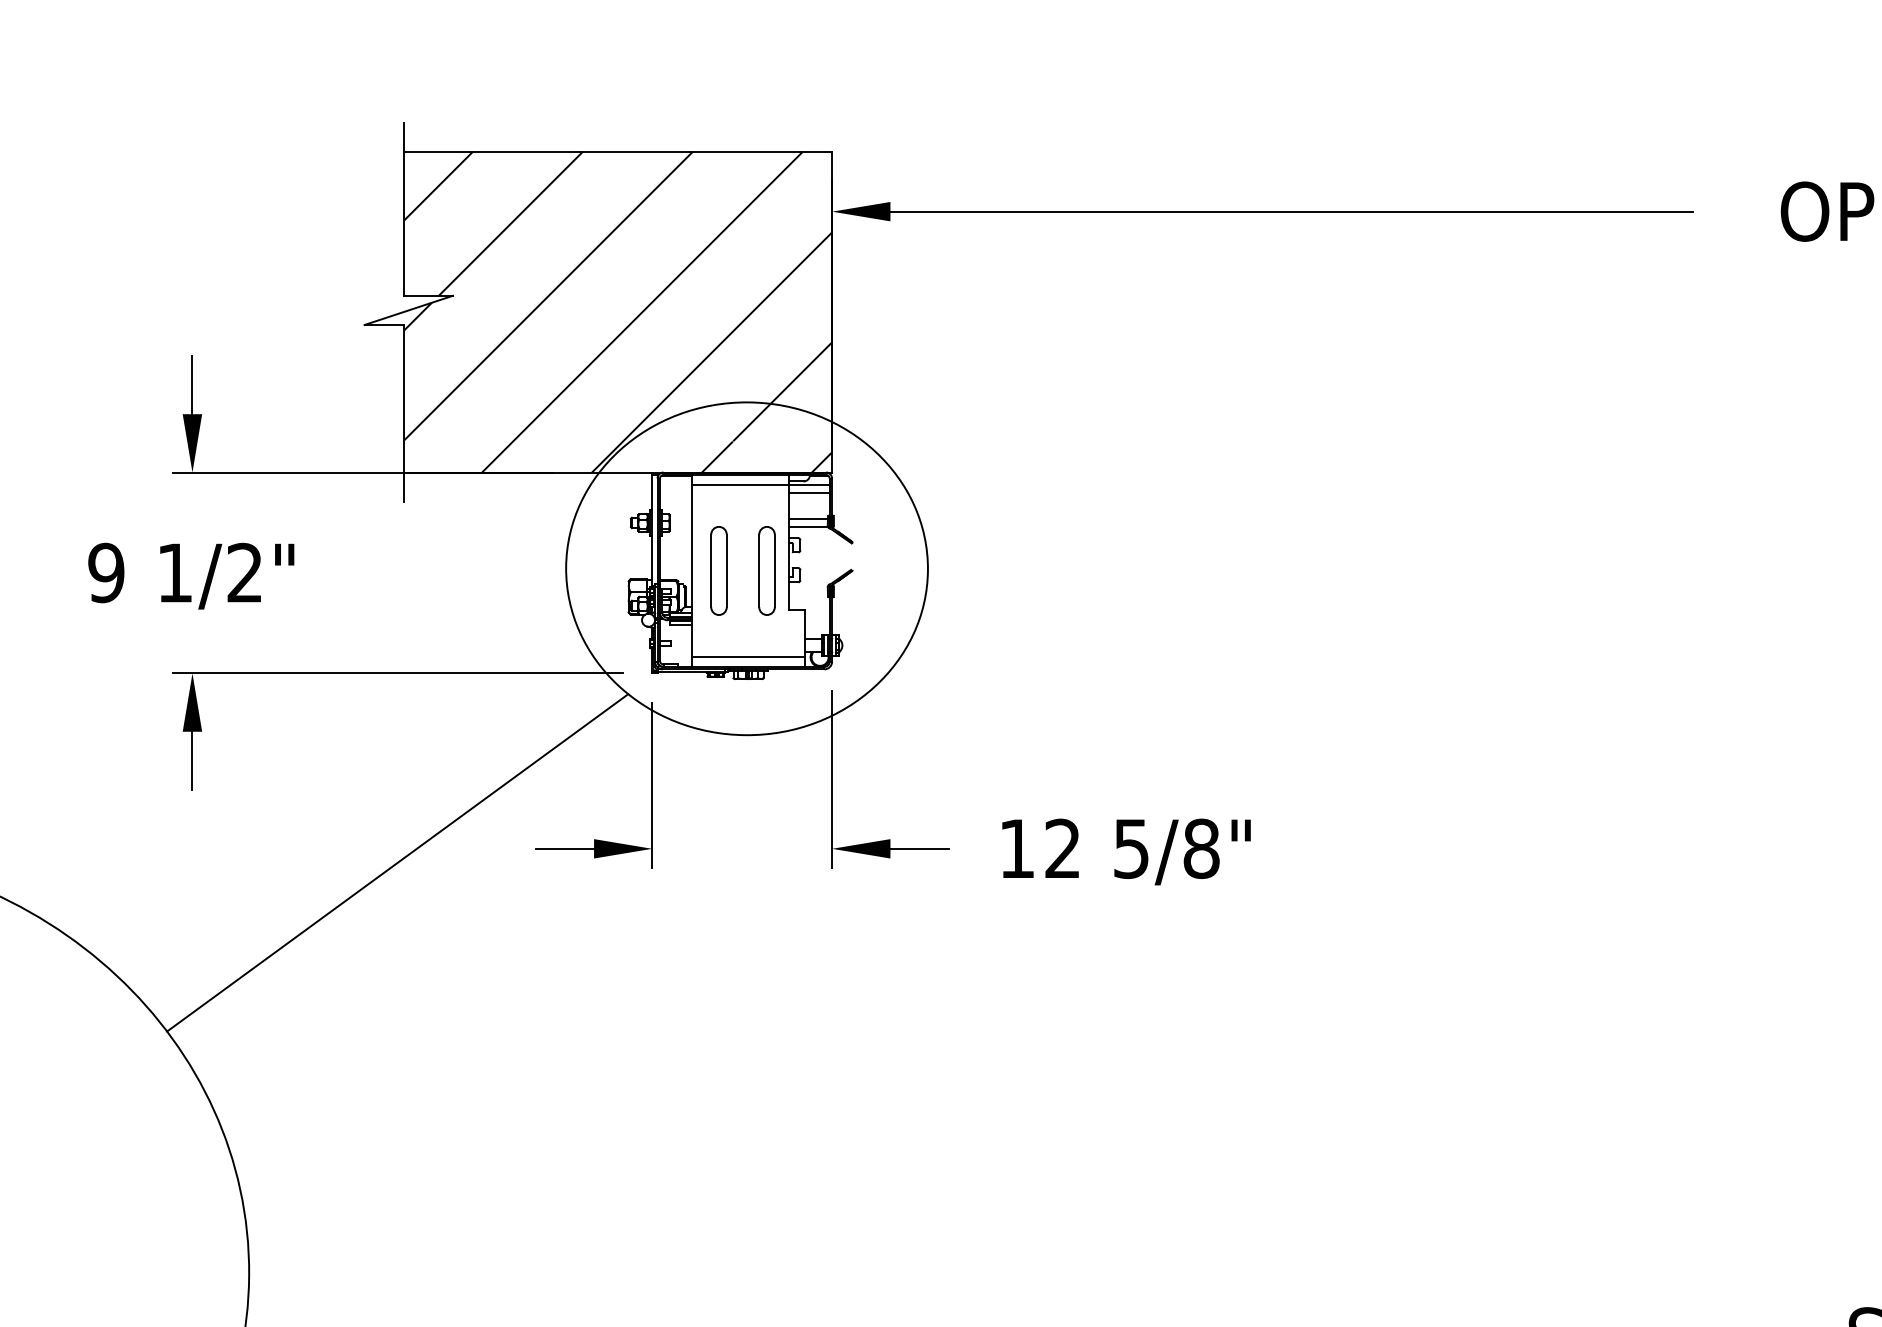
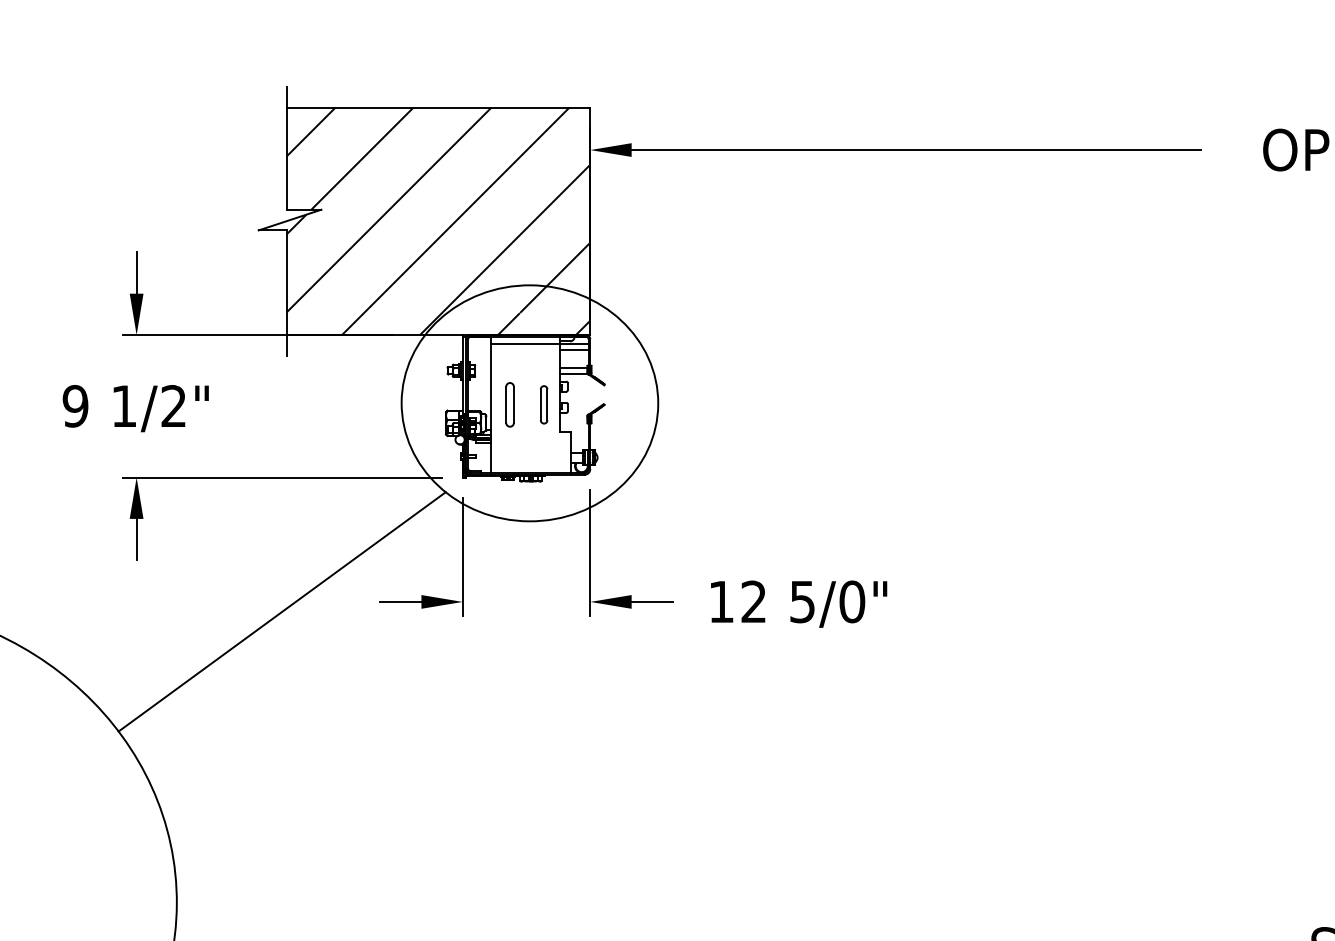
part: (718, 570) -> (509, 404), size x0.7
part: (766, 570) -> (543, 404), size x0.6
line: (748, 656) -> (530, 465), removed
text: (1201, 848) -> (852, 601), 5/8" -> 5/0"

